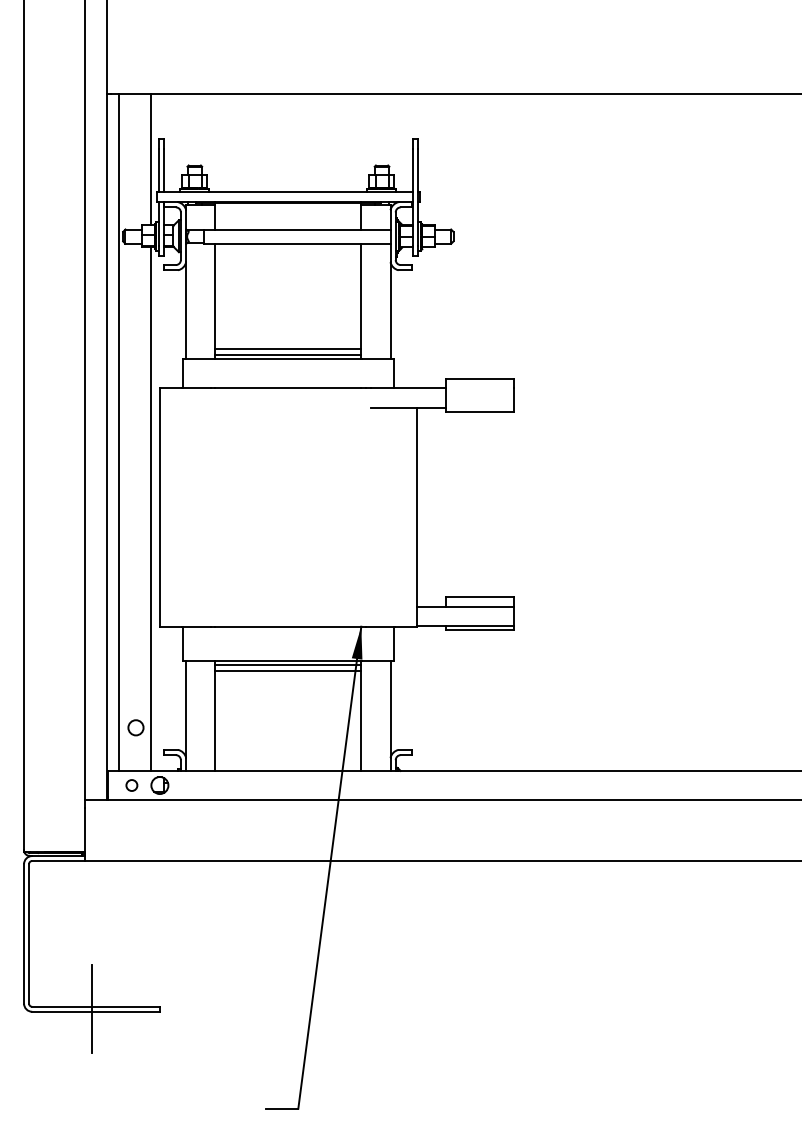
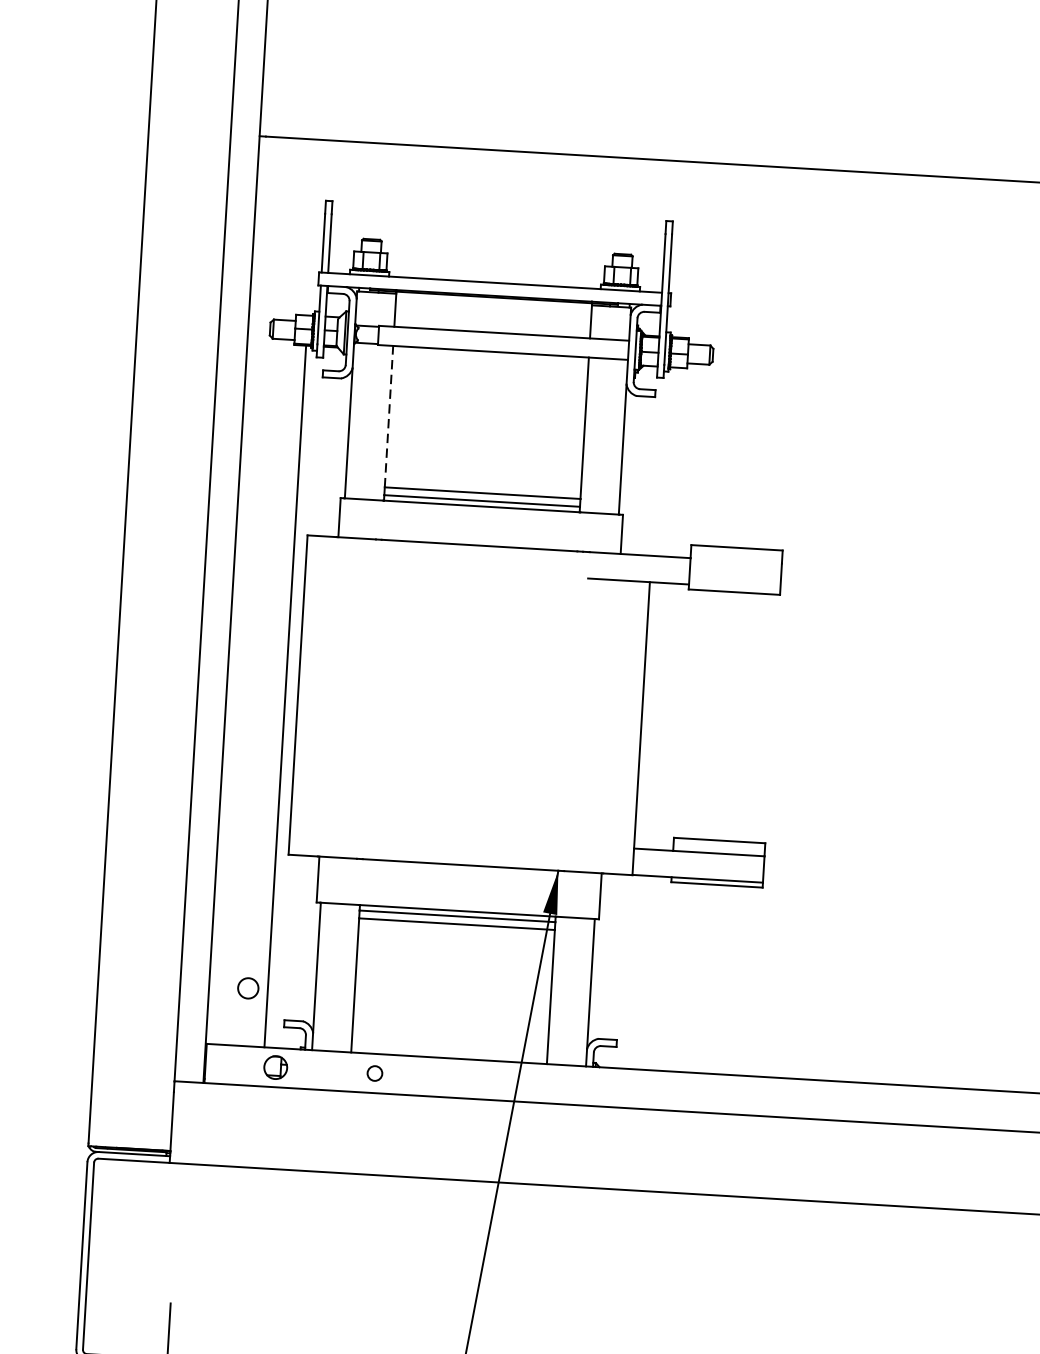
line: (150, 158) -> (313, 226), removed
line: (215, 296) -> (389, 416), solid -> dashed
line: (118, 431) -> (248, 589), removed
circle: (131, 785) -> (374, 1073), moved

